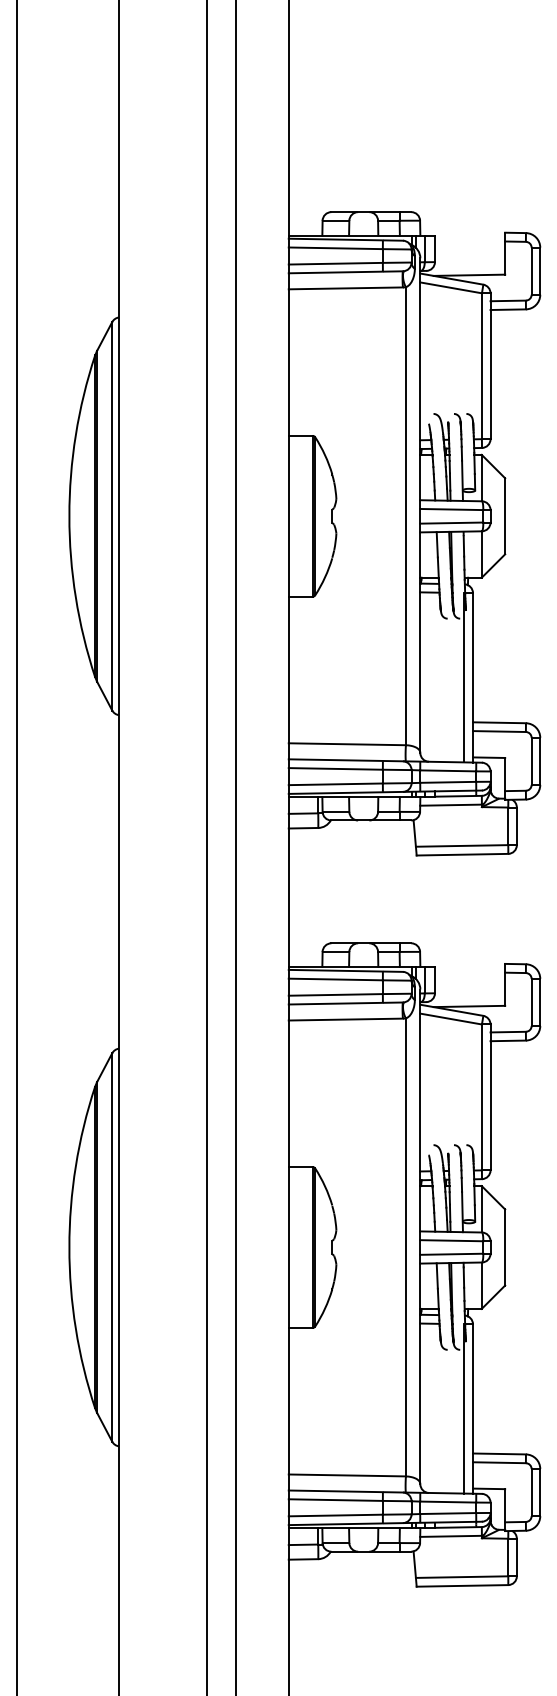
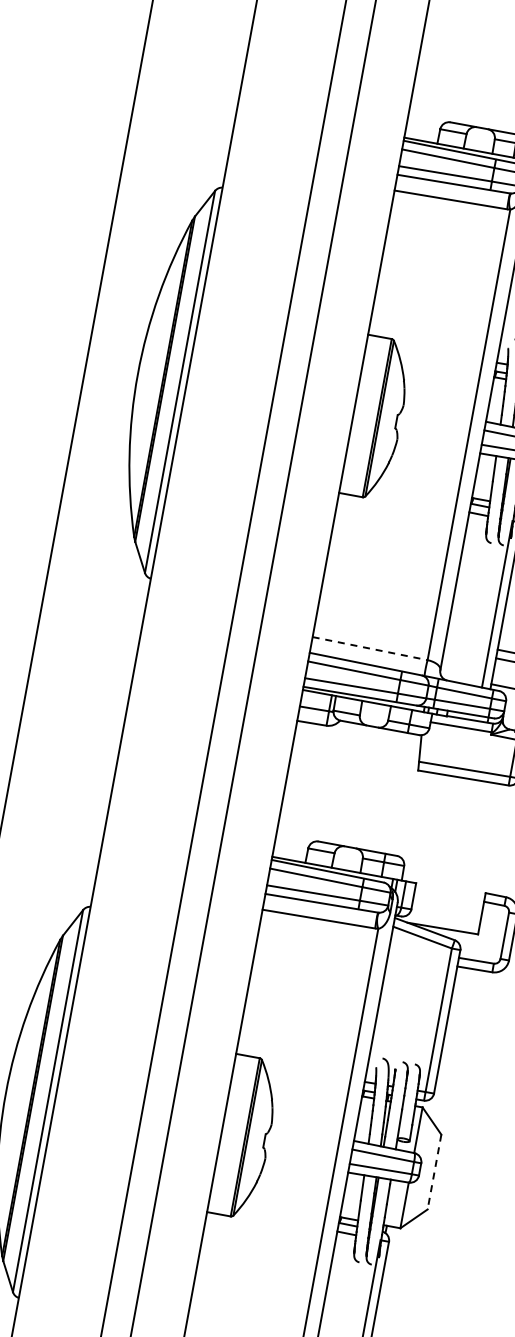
line: (347, 744) -> (370, 648), solid -> dashed
line: (505, 1248) -> (434, 1173), solid -> dashed

